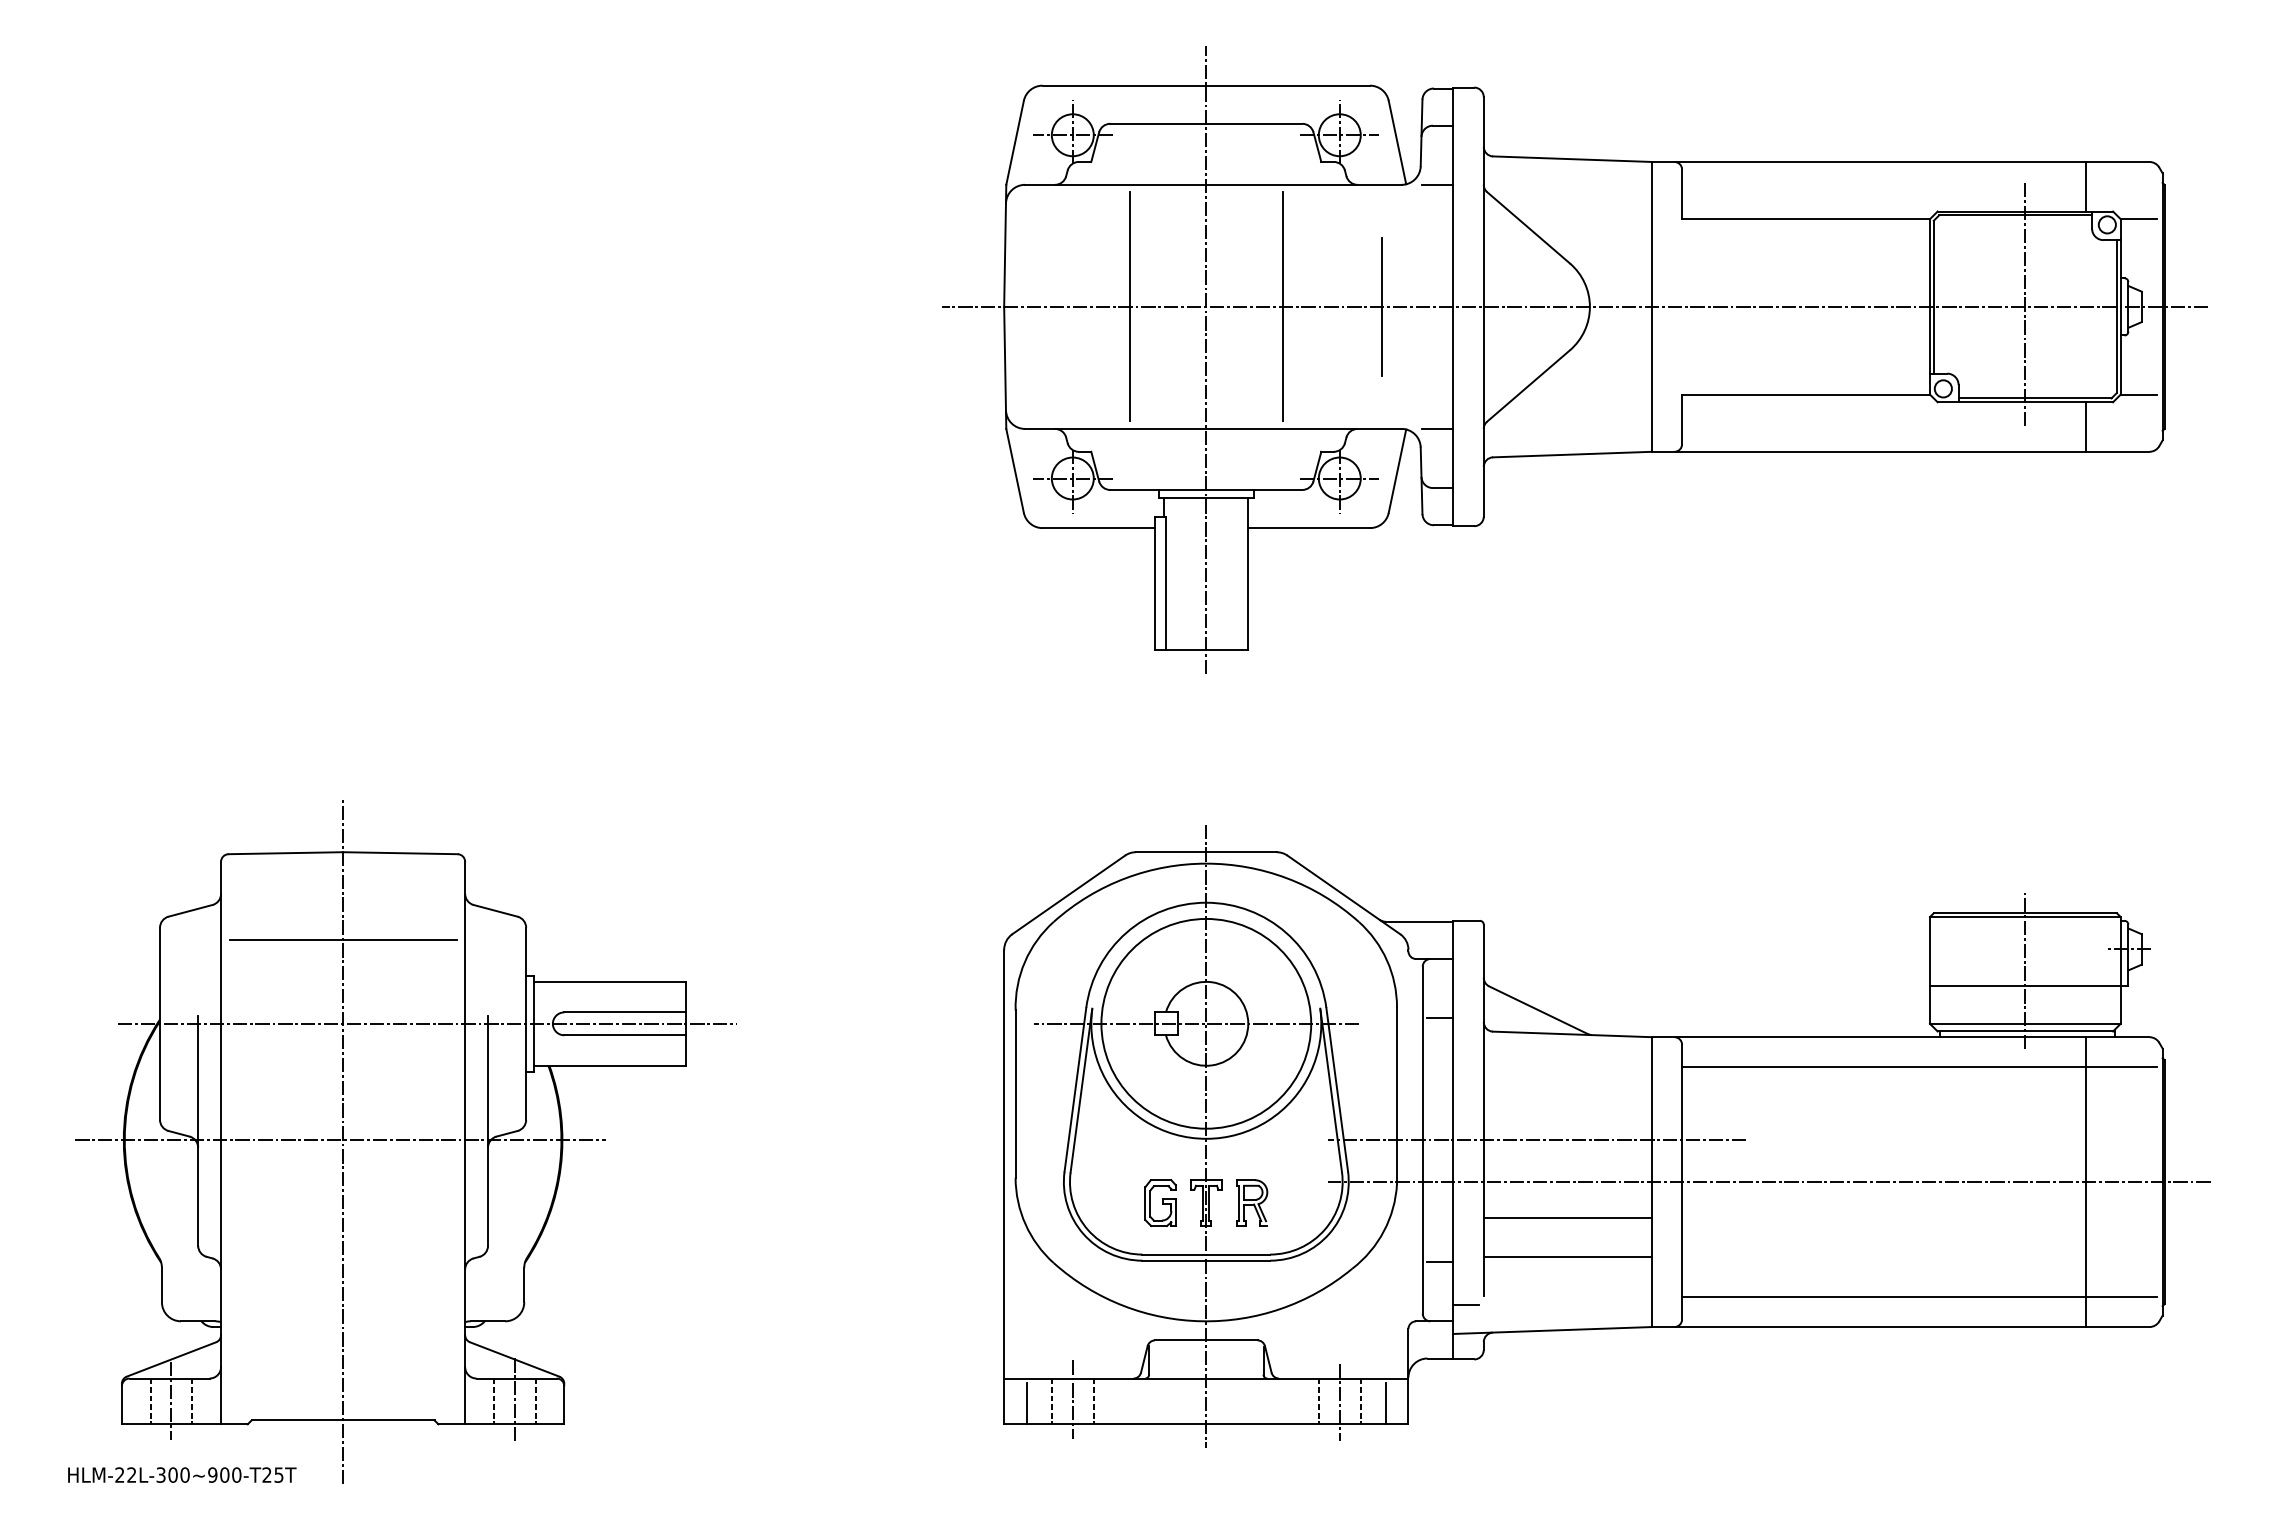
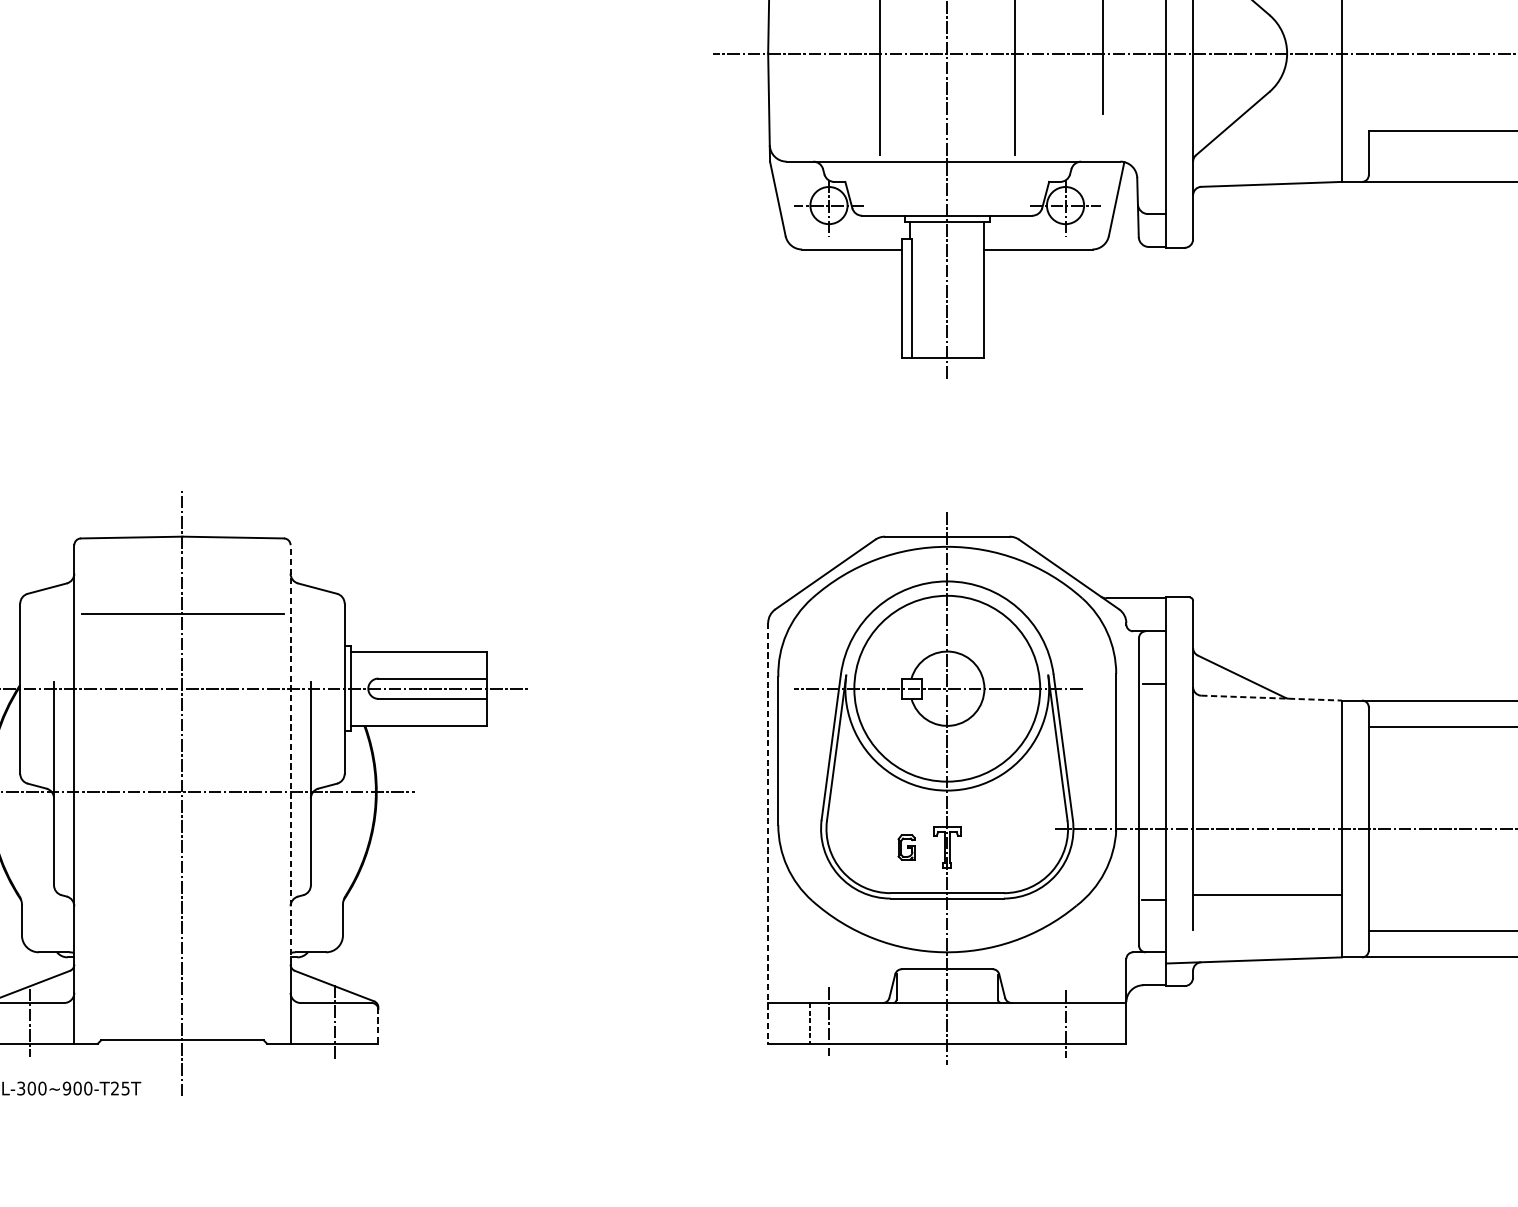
line: (1437, 428) -> (1152, 161), removed
line: (1572, 1034) -> (1271, 698), solid -> dashed
line: (465, 1098) -> (290, 754), solid -> dashed
line: (1537, 1140) -> (1240, 792), removed
line: (1004, 1187) -> (768, 833), solid -> dashed
part: (1160, 1202) -> (906, 847), size x0.6
part: (1252, 1202) -> (988, 847), removed
line: (1567, 1217) -> (1267, 860), removed
line: (1466, 1304) -> (1177, 937), removed
line: (150, 1401) -> (11, 1023), removed
line: (192, 1401) -> (49, 1023), removed
line: (493, 1401) -> (315, 1023), removed
line: (535, 1401) -> (352, 1023), removed
line: (1093, 1401) -> (847, 1023), removed
line: (1318, 1401) -> (1046, 1023), removed
line: (1360, 1401) -> (1083, 1023), removed
line: (1027, 1403) -> (788, 1025), removed
line: (1385, 1403) -> (1106, 1025), removed
line: (564, 1404) -> (378, 1026), solid -> dashed

